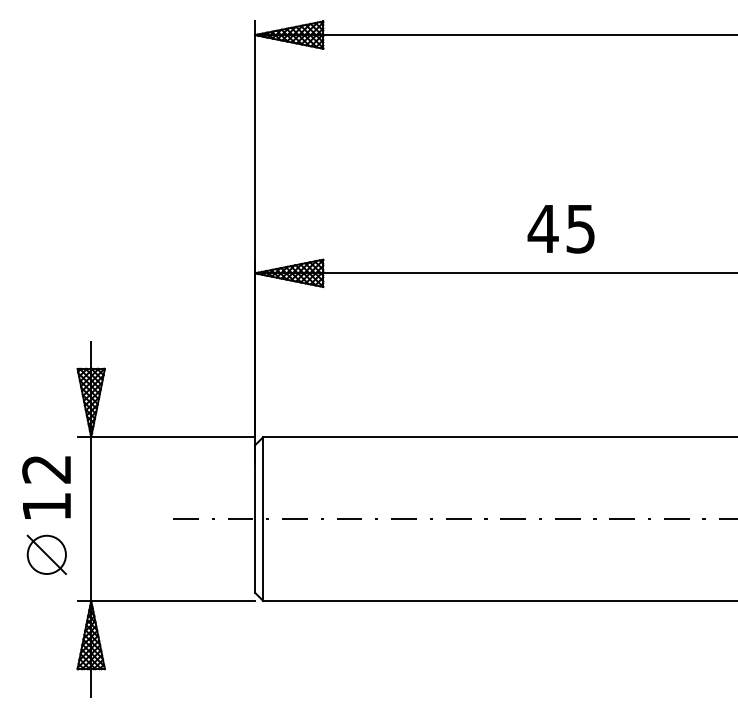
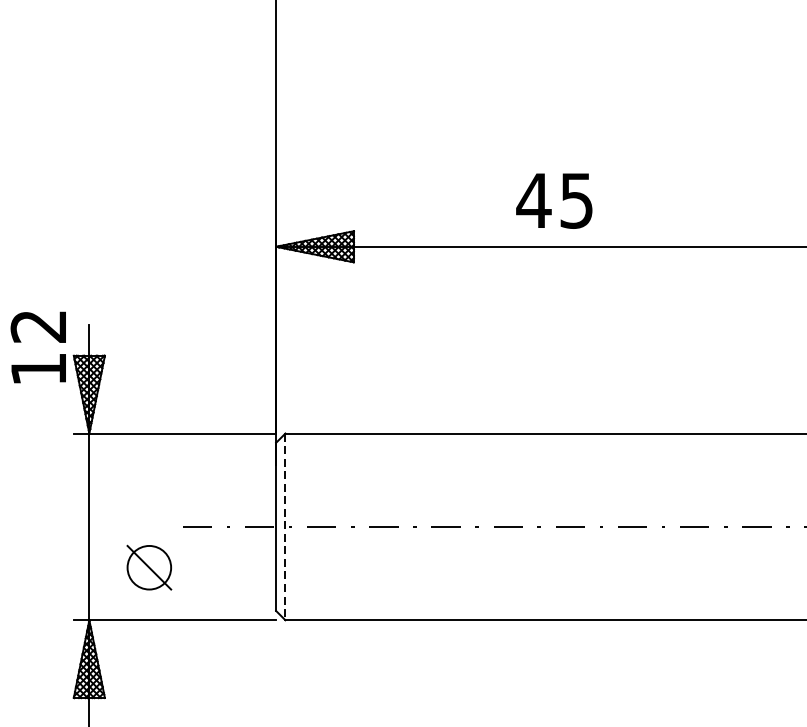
text: (560, 229) -> (553, 201), moved
text: (46, 487) -> (38, 347), moved
line: (263, 519) -> (285, 527), solid -> dashed
part: (46, 554) -> (148, 567), moved

